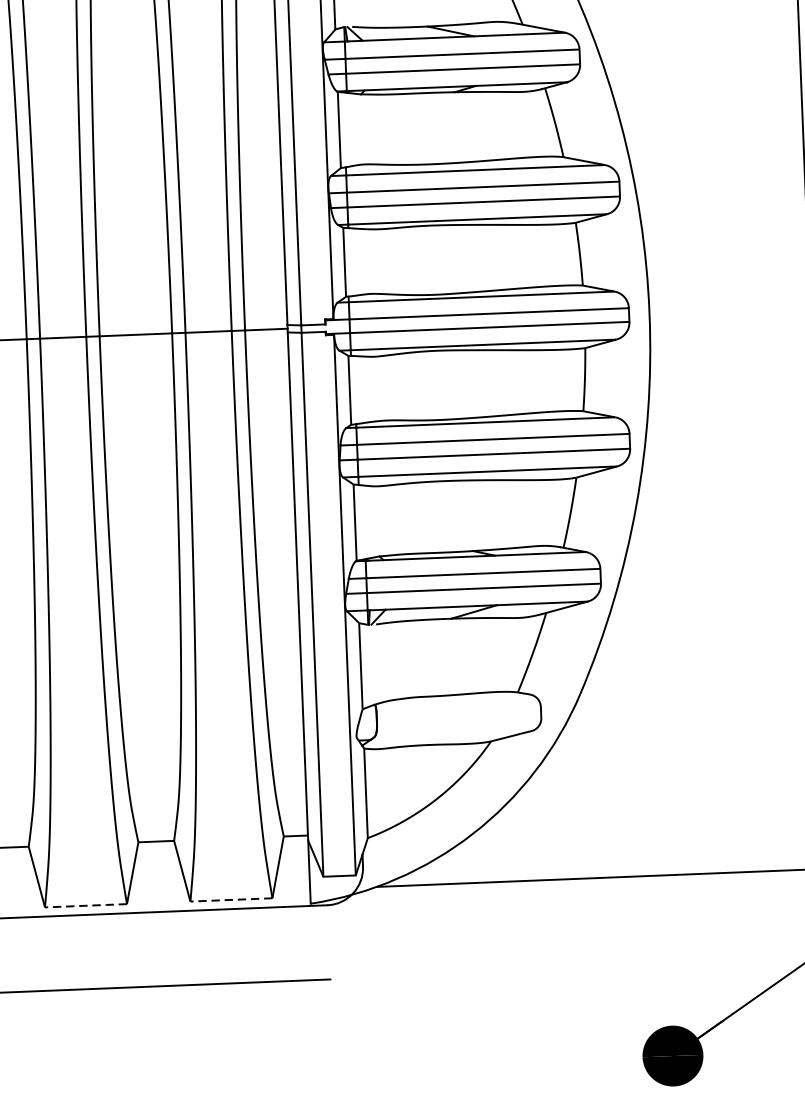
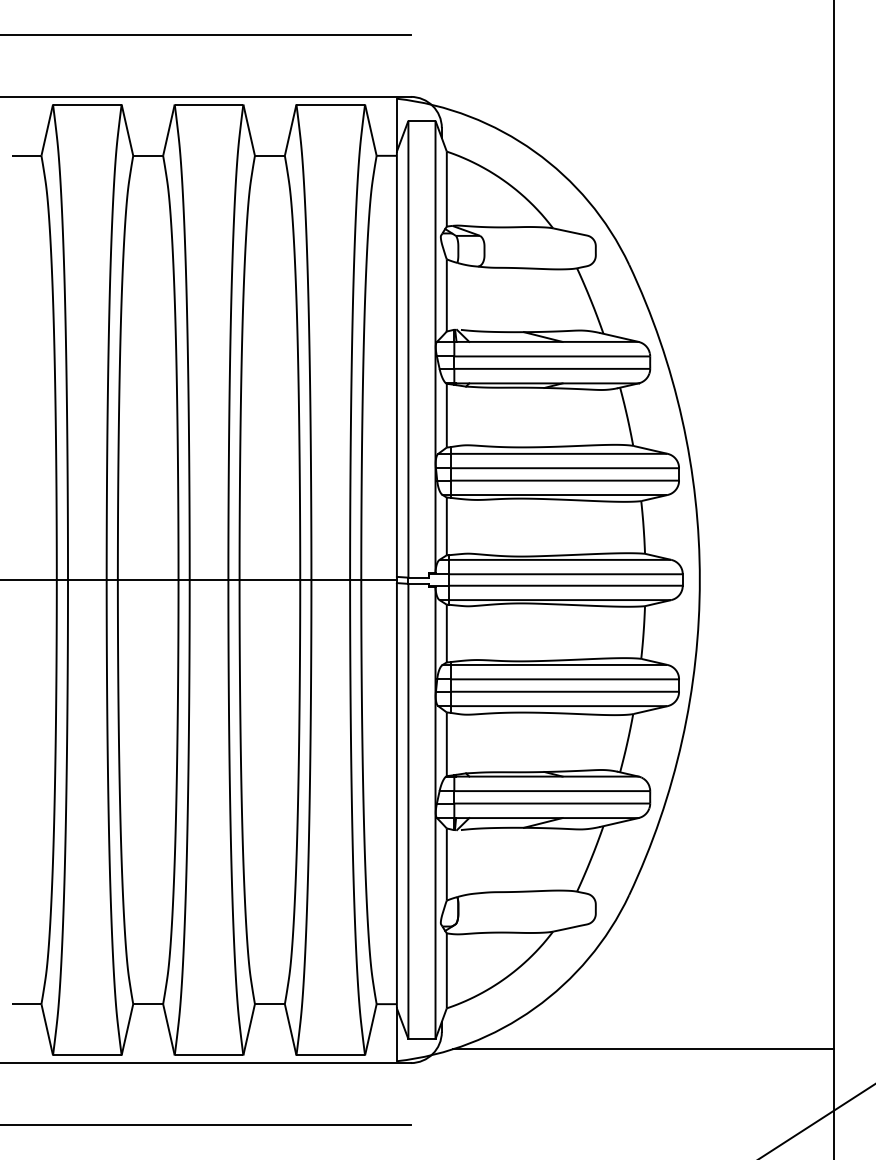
line: (231, 900) -> (330, 1055), dashed -> solid
line: (85, 905) -> (208, 1055), dashed -> solid

